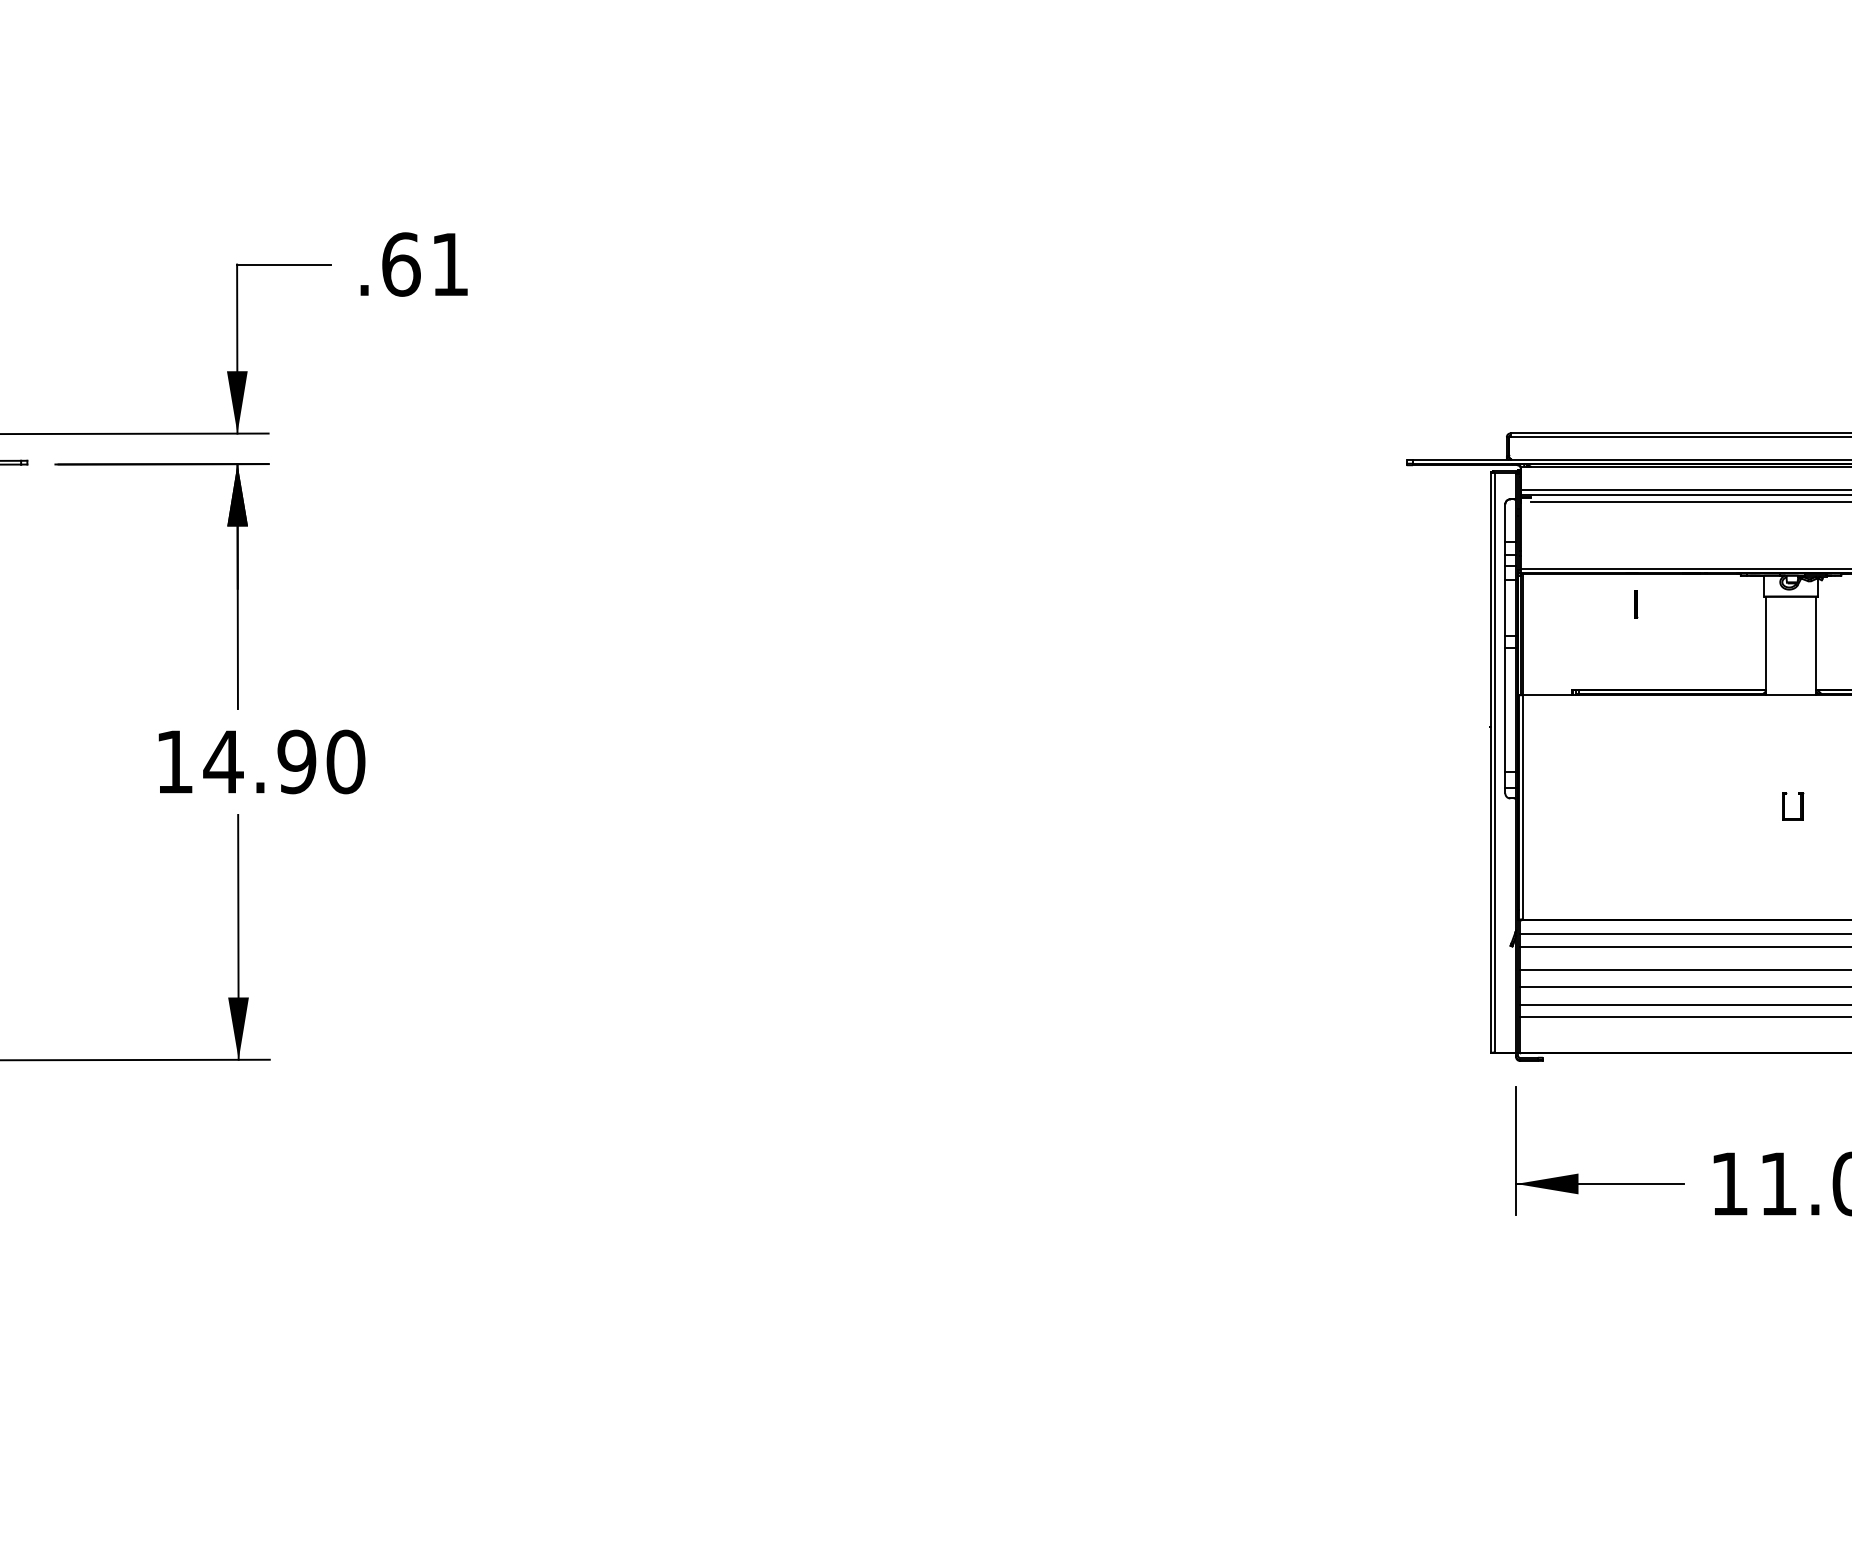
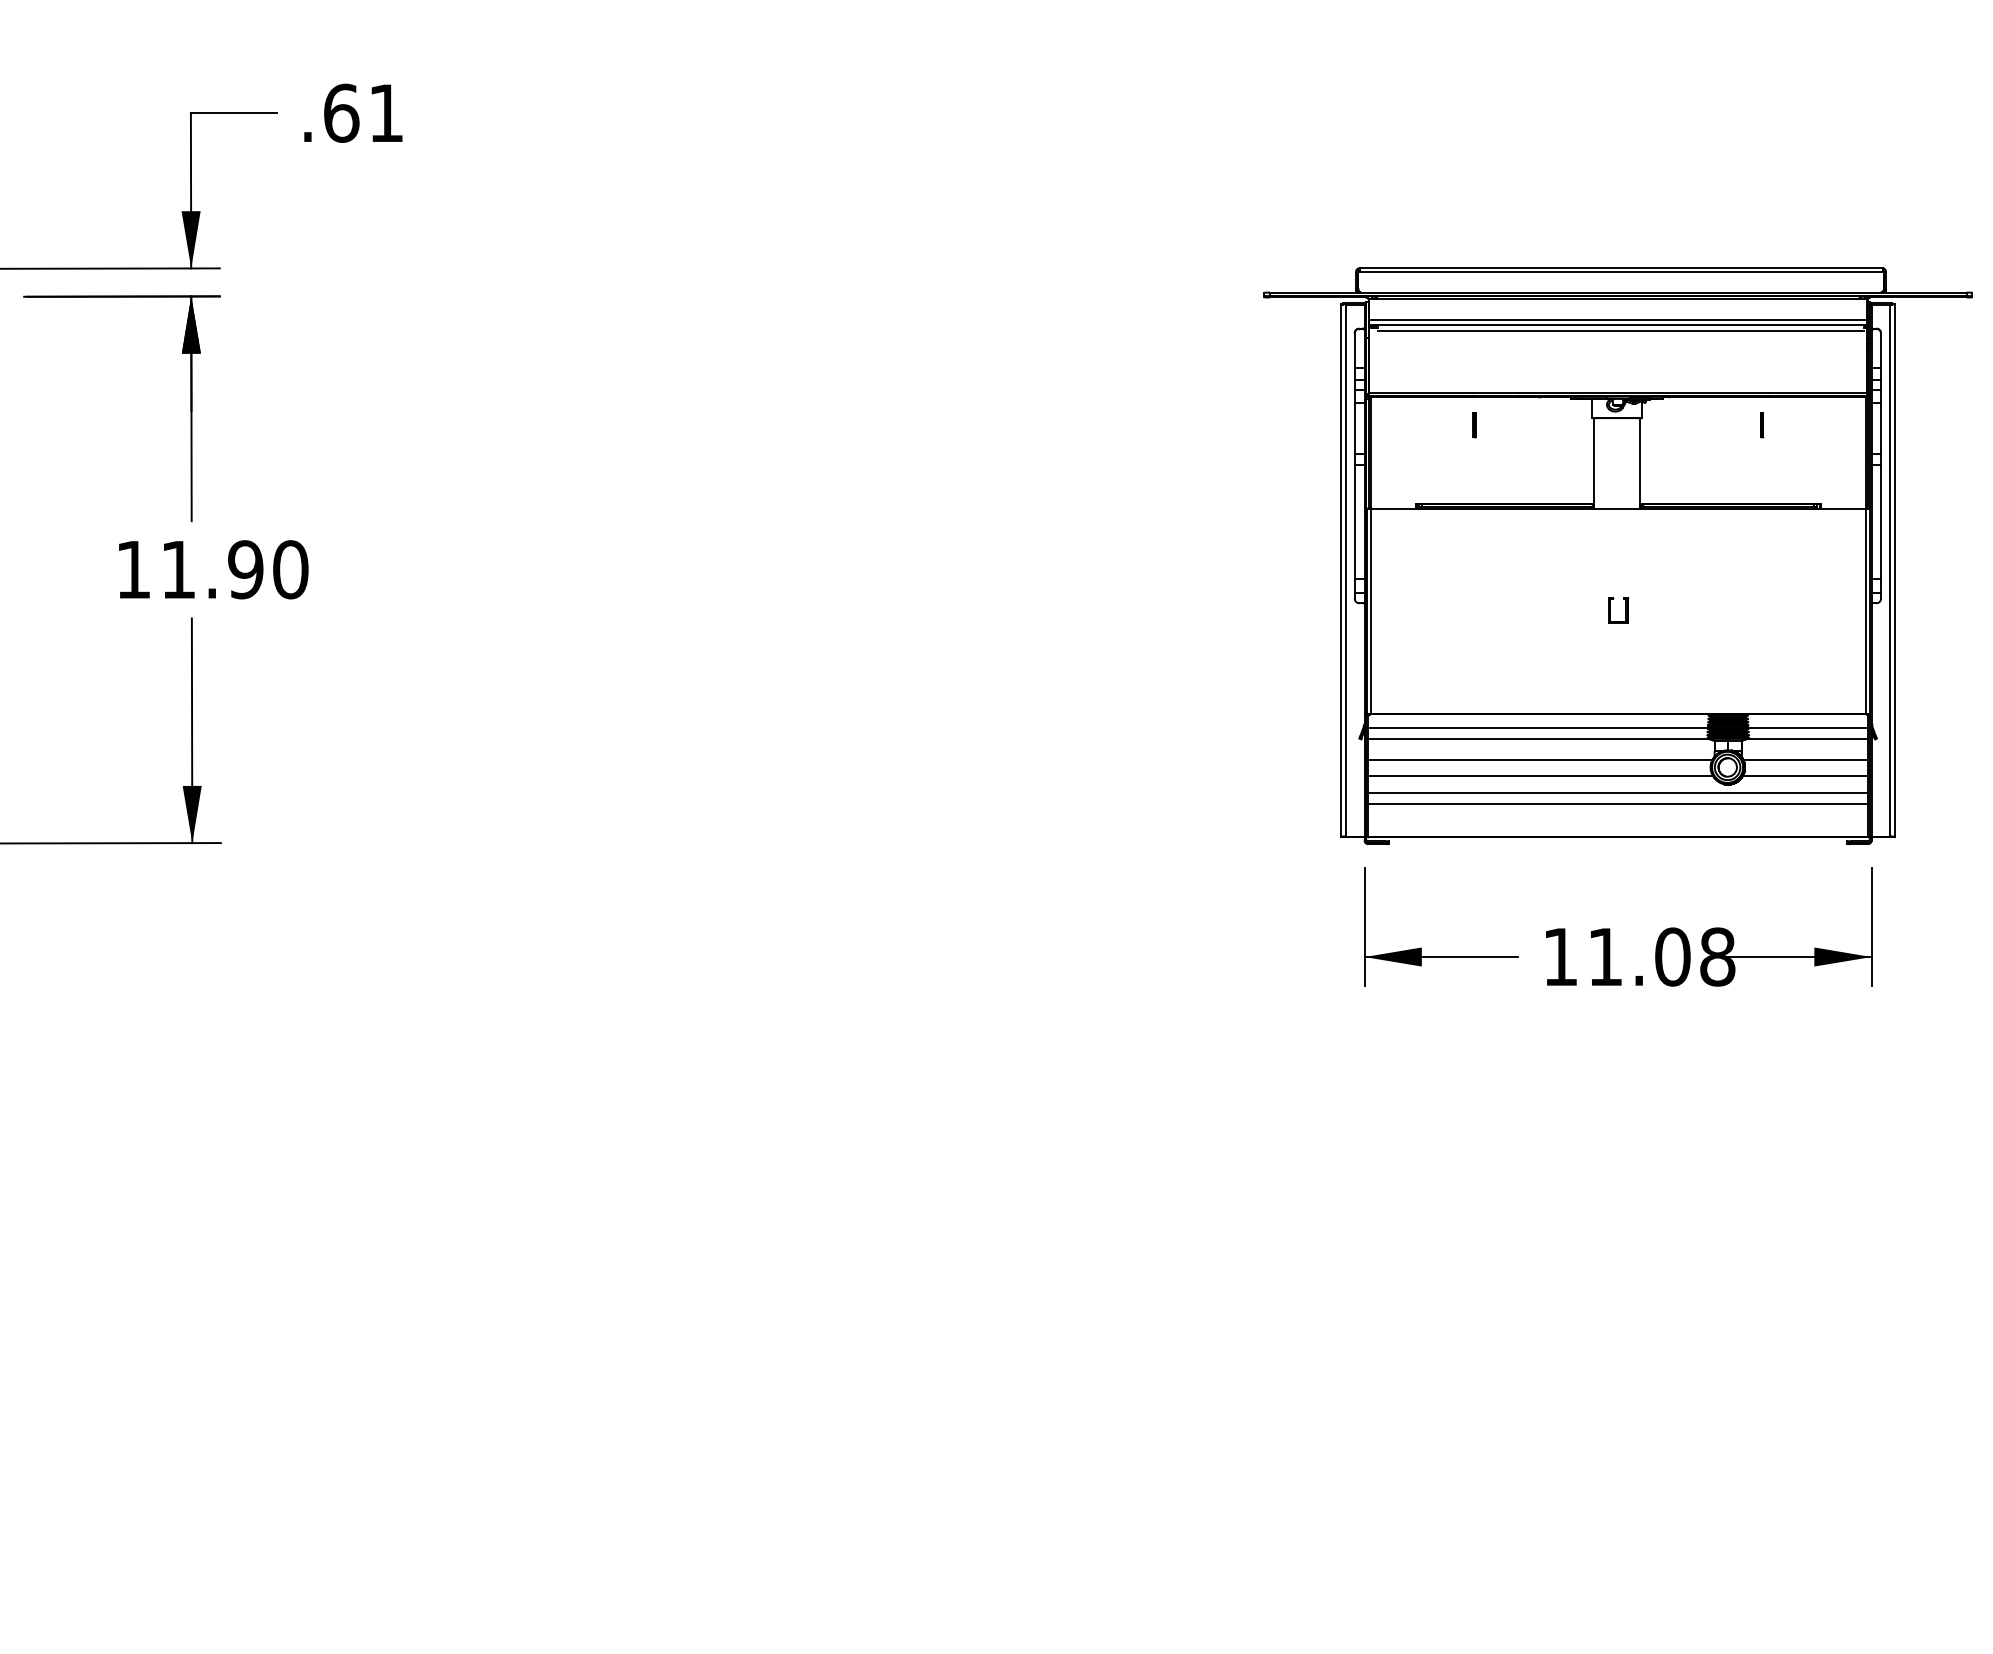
text: (223, 761) -> (178, 569), 14.90 -> 11.90

